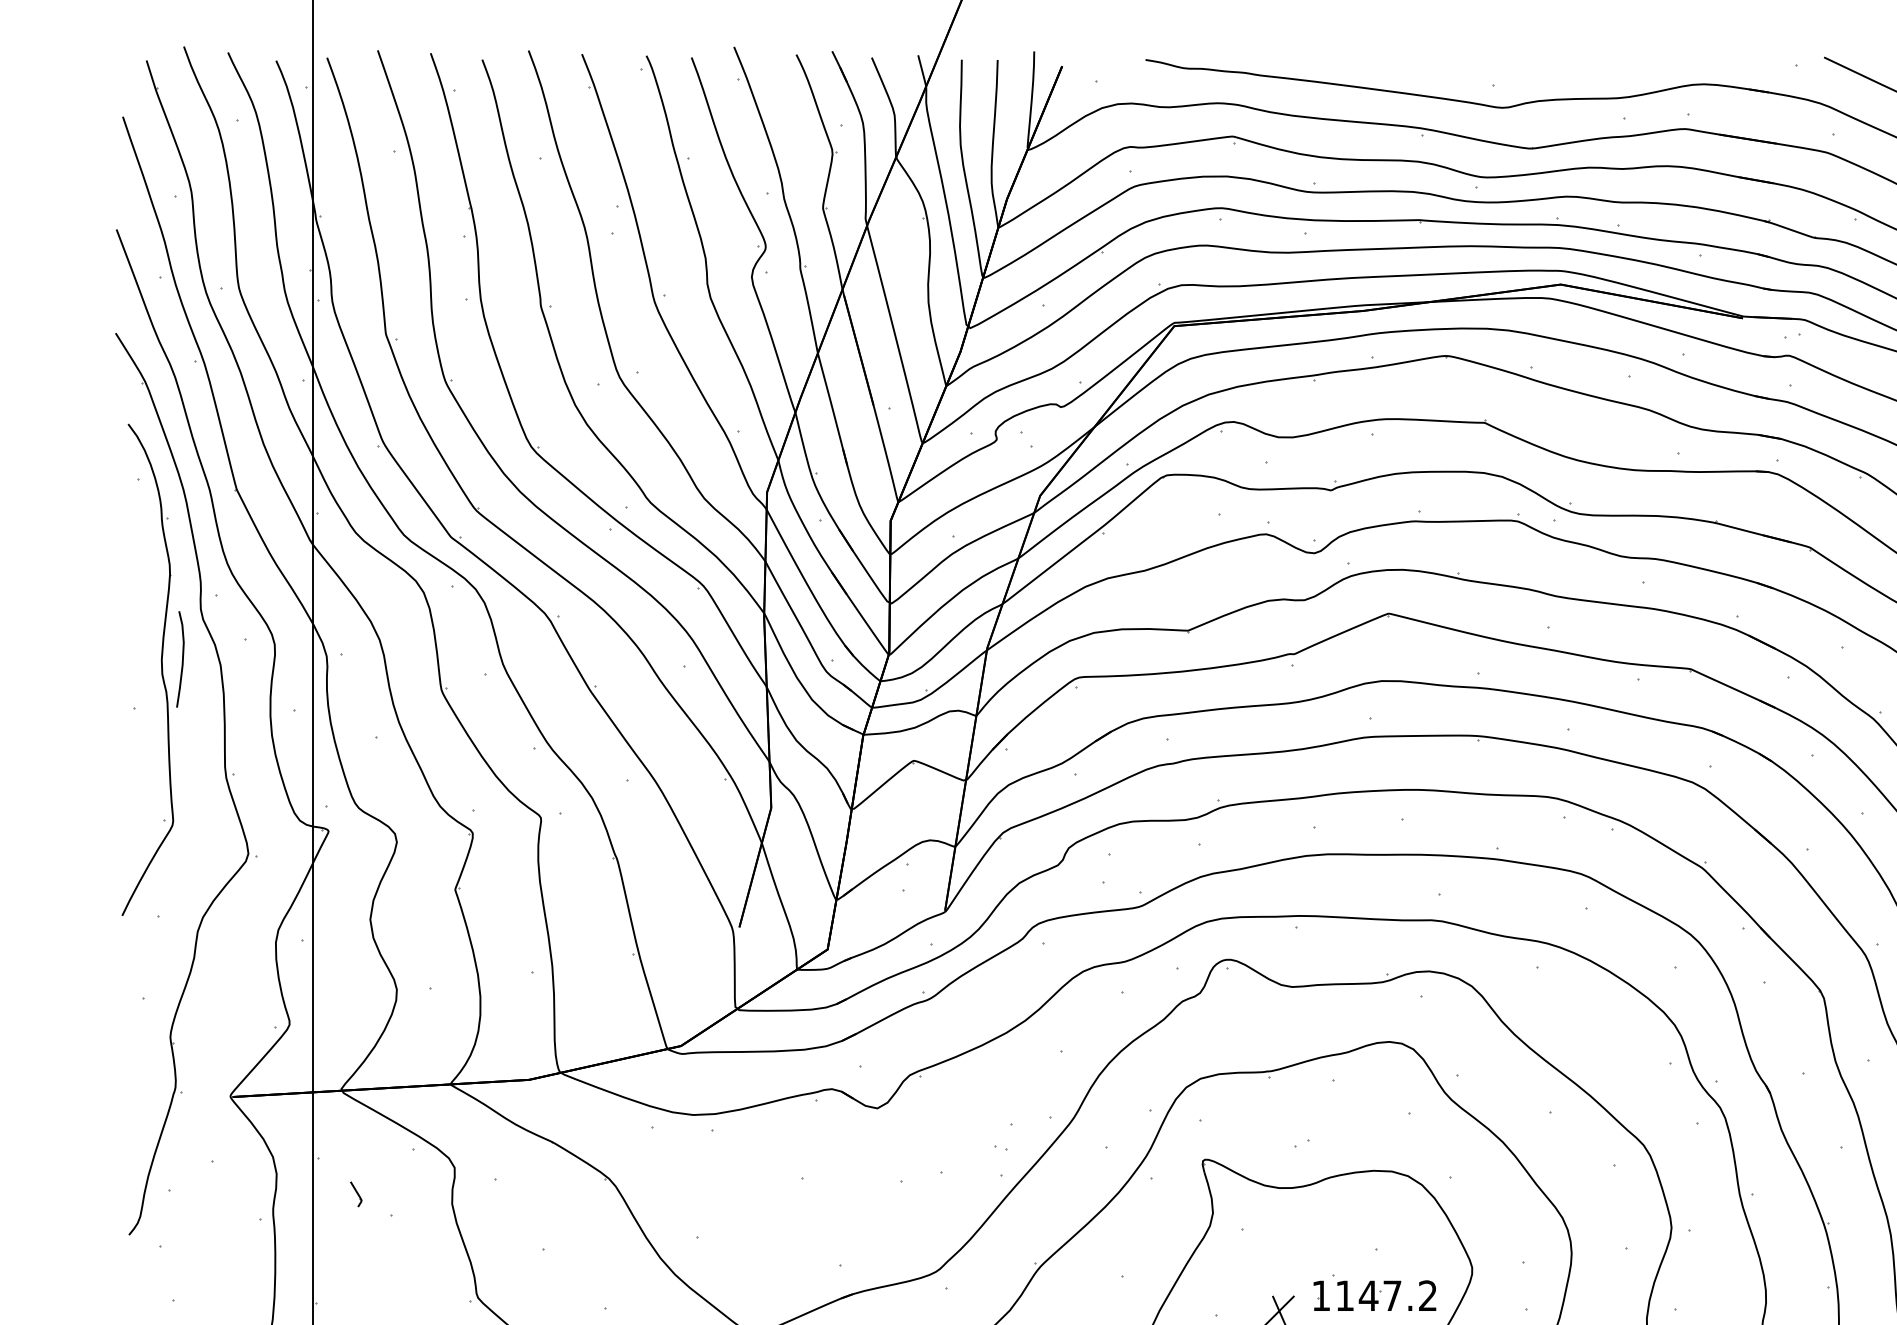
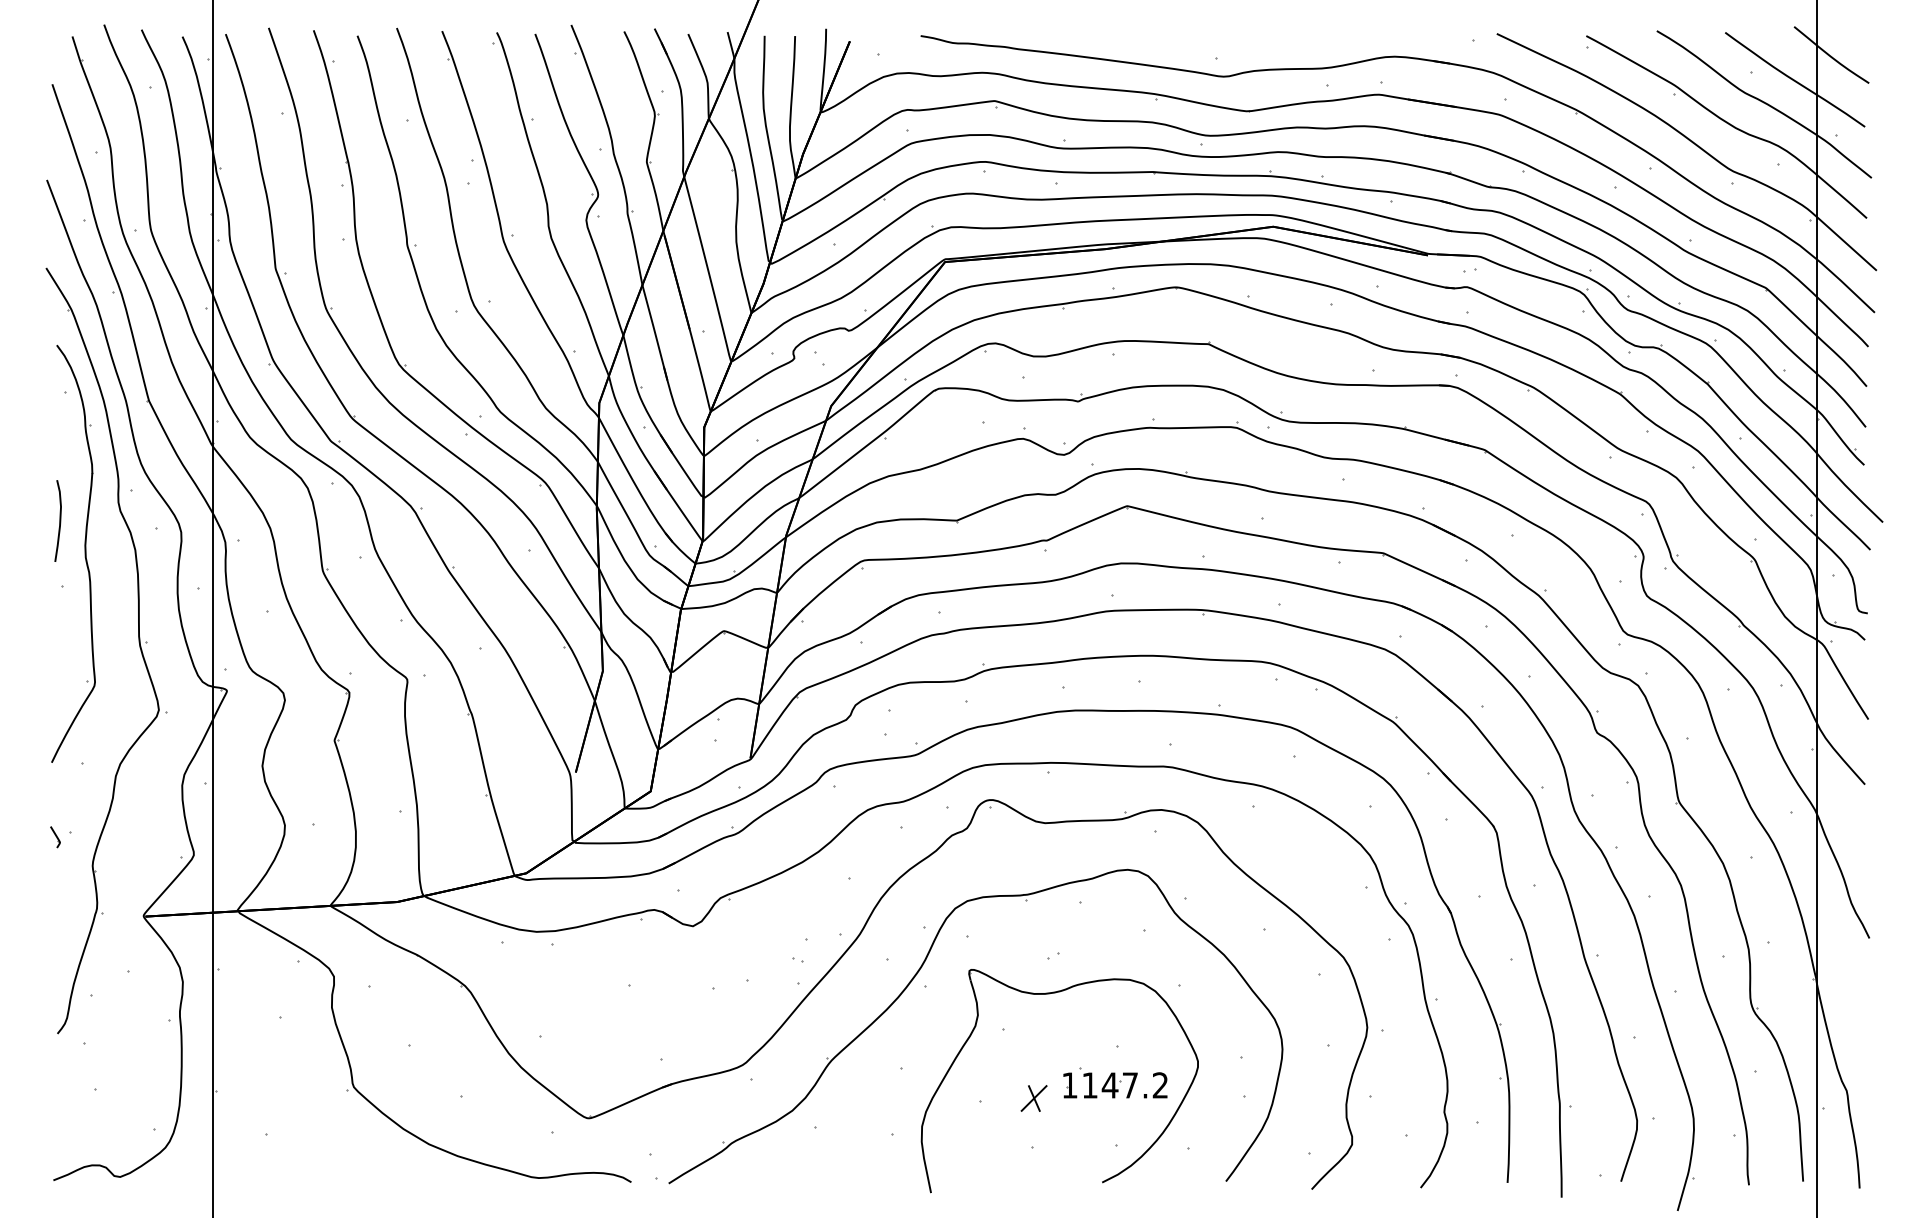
curve: (181, 658) -> (59, 520), moved
part: (356, 1194) -> (55, 837), moved

